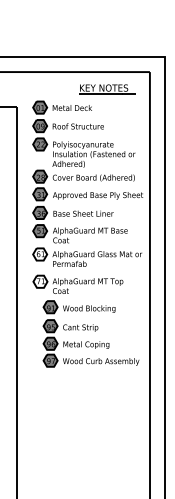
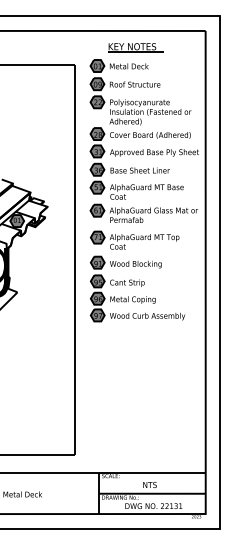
part: (107, 88) -> (135, 47), moved
fill: (40, 254) -> (97, 210), added
fill: (40, 281) -> (97, 237), added
part: (90, 333) -> (137, 288), moved

